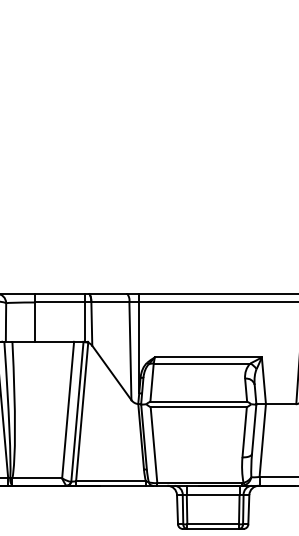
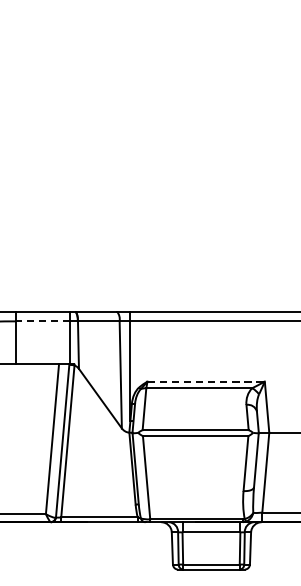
line: (59, 302) -> (43, 321), solid -> dashed
line: (208, 357) -> (206, 381), solid -> dashed

